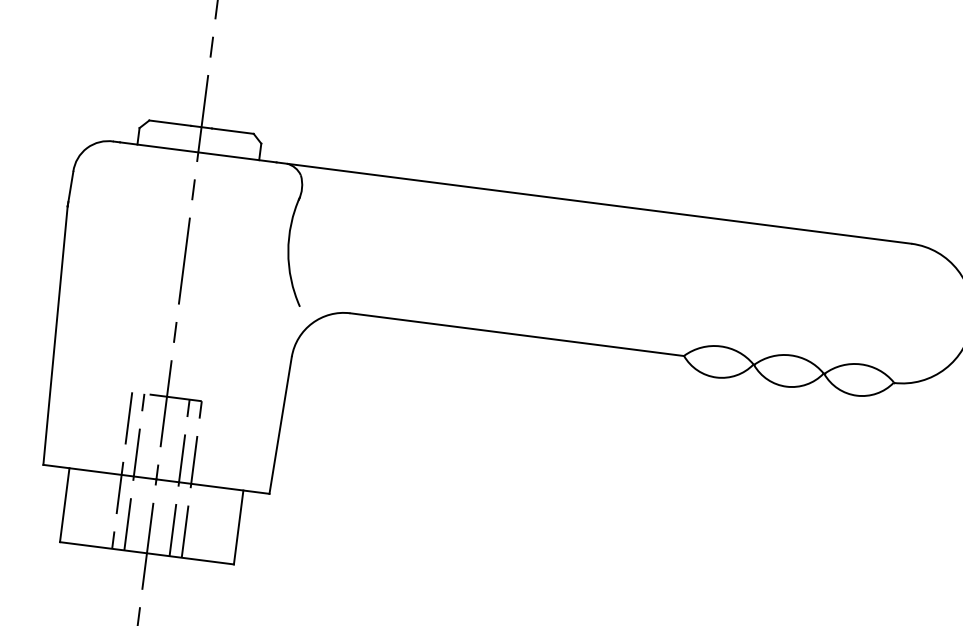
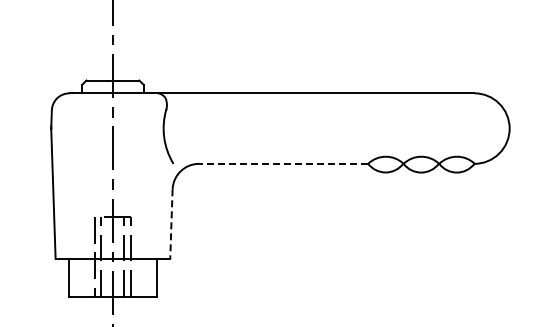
line: (517, 333) -> (283, 163), solid -> dashed
line: (280, 425) -> (171, 224), solid -> dashed

